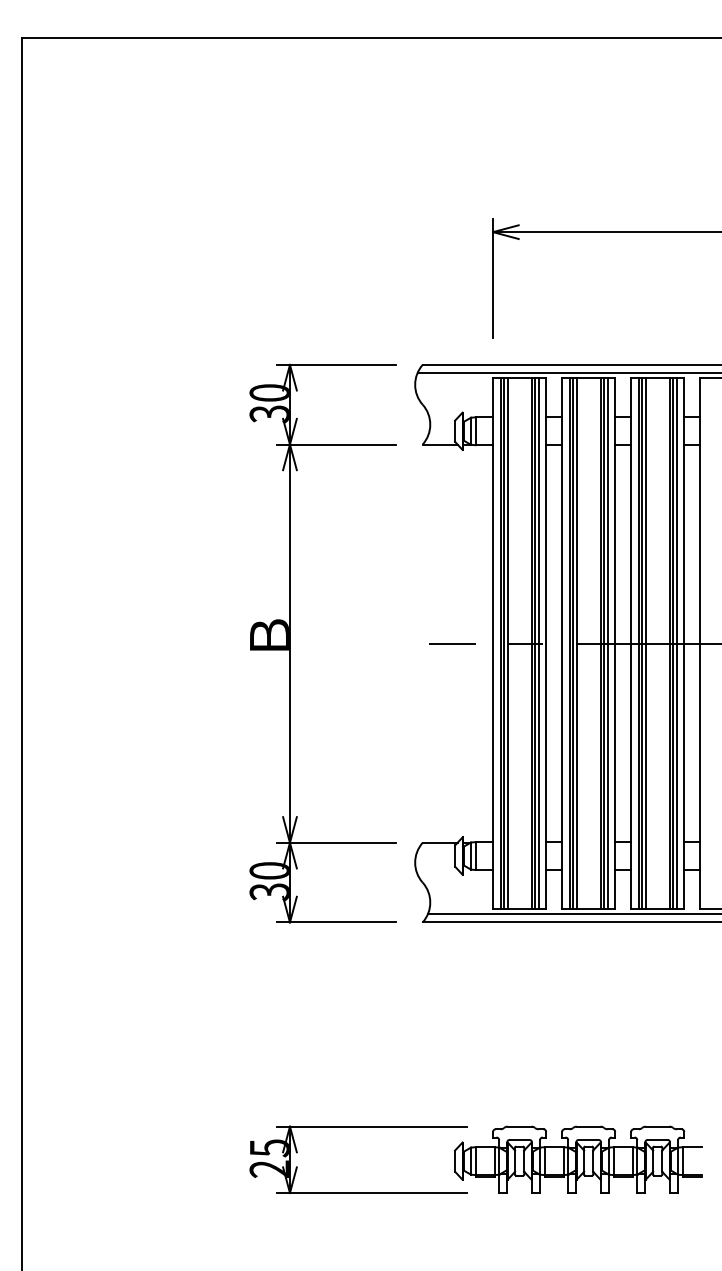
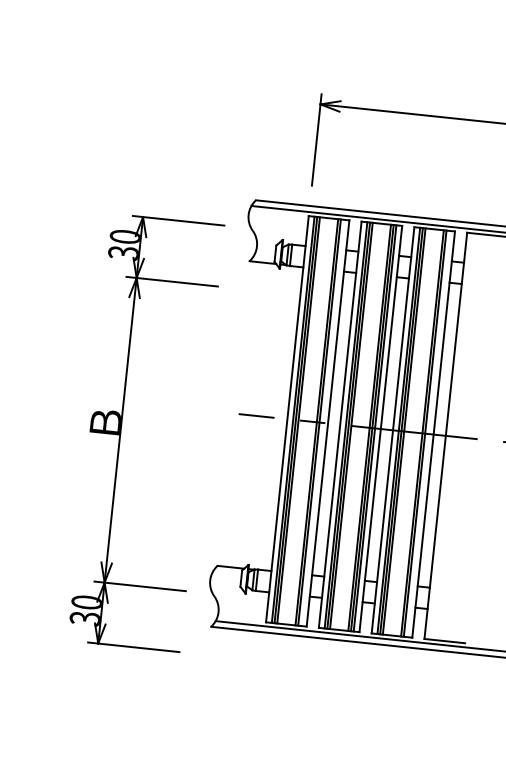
part: (290, 643) -> (121, 430), moved
line: (538, 643) -> (322, 422), removed
line: (676, 643) -> (427, 433), removed

